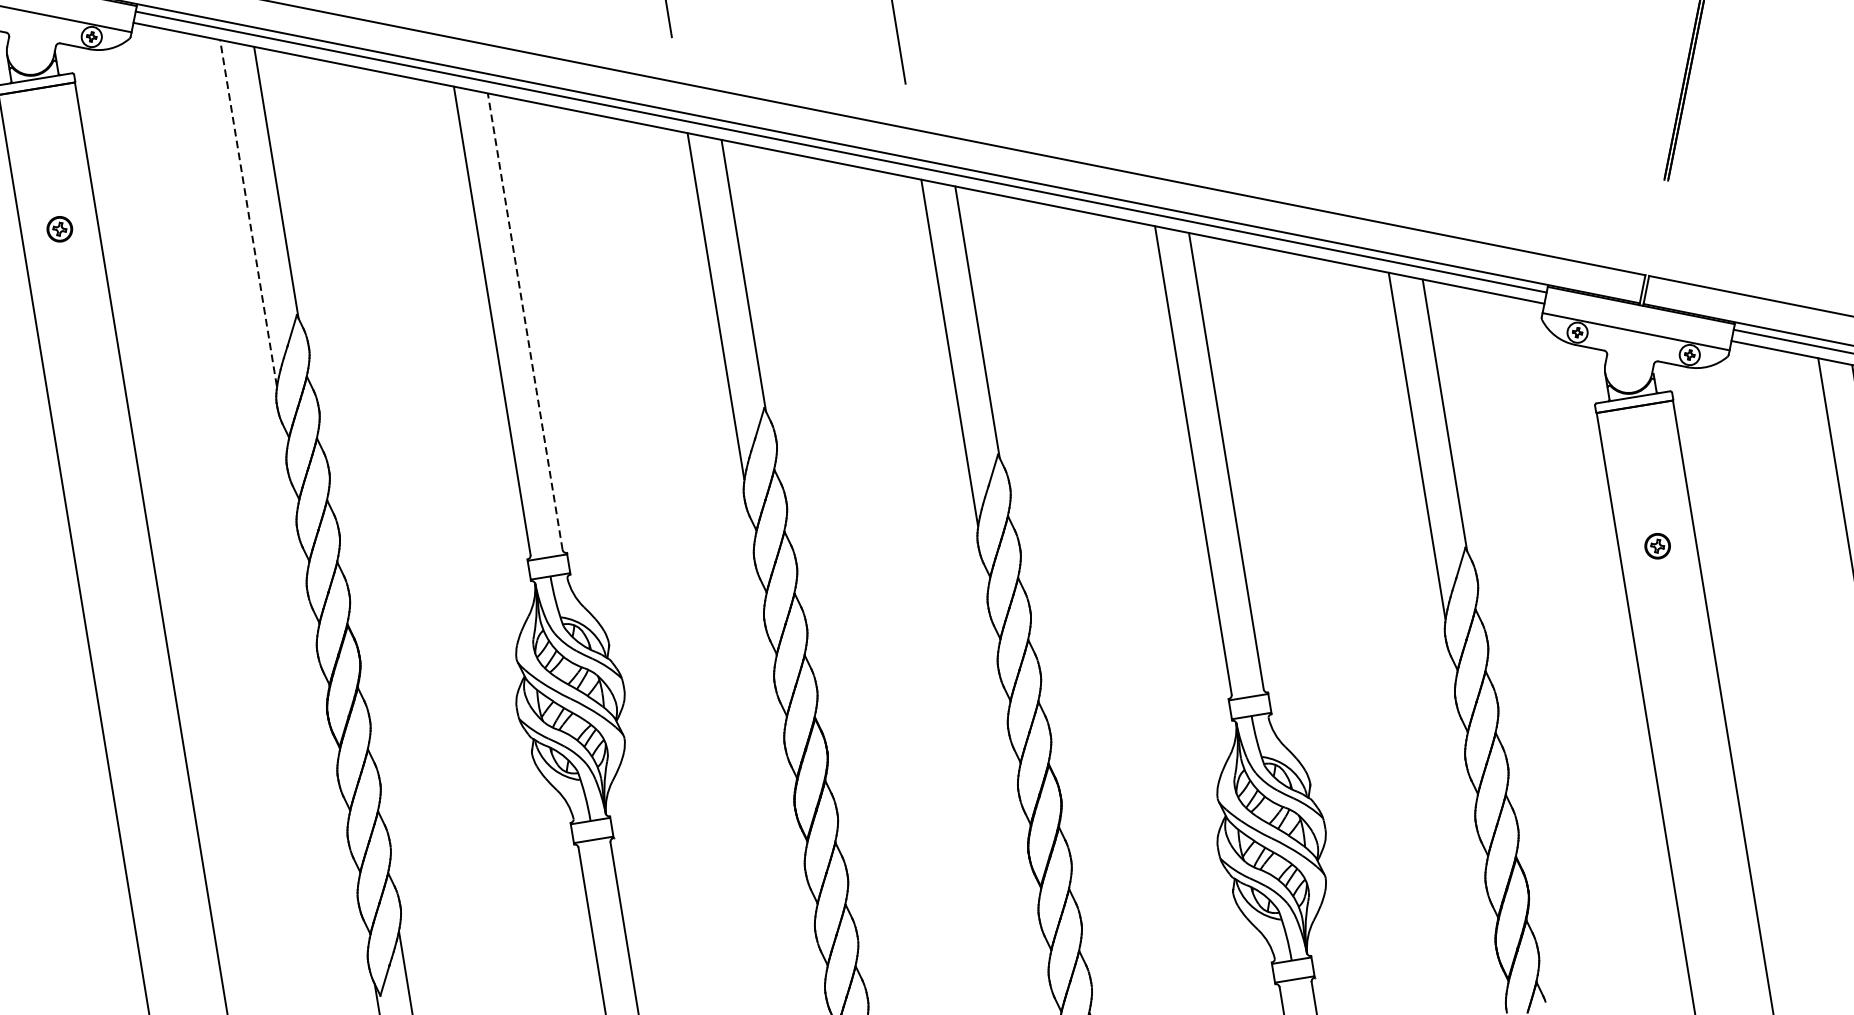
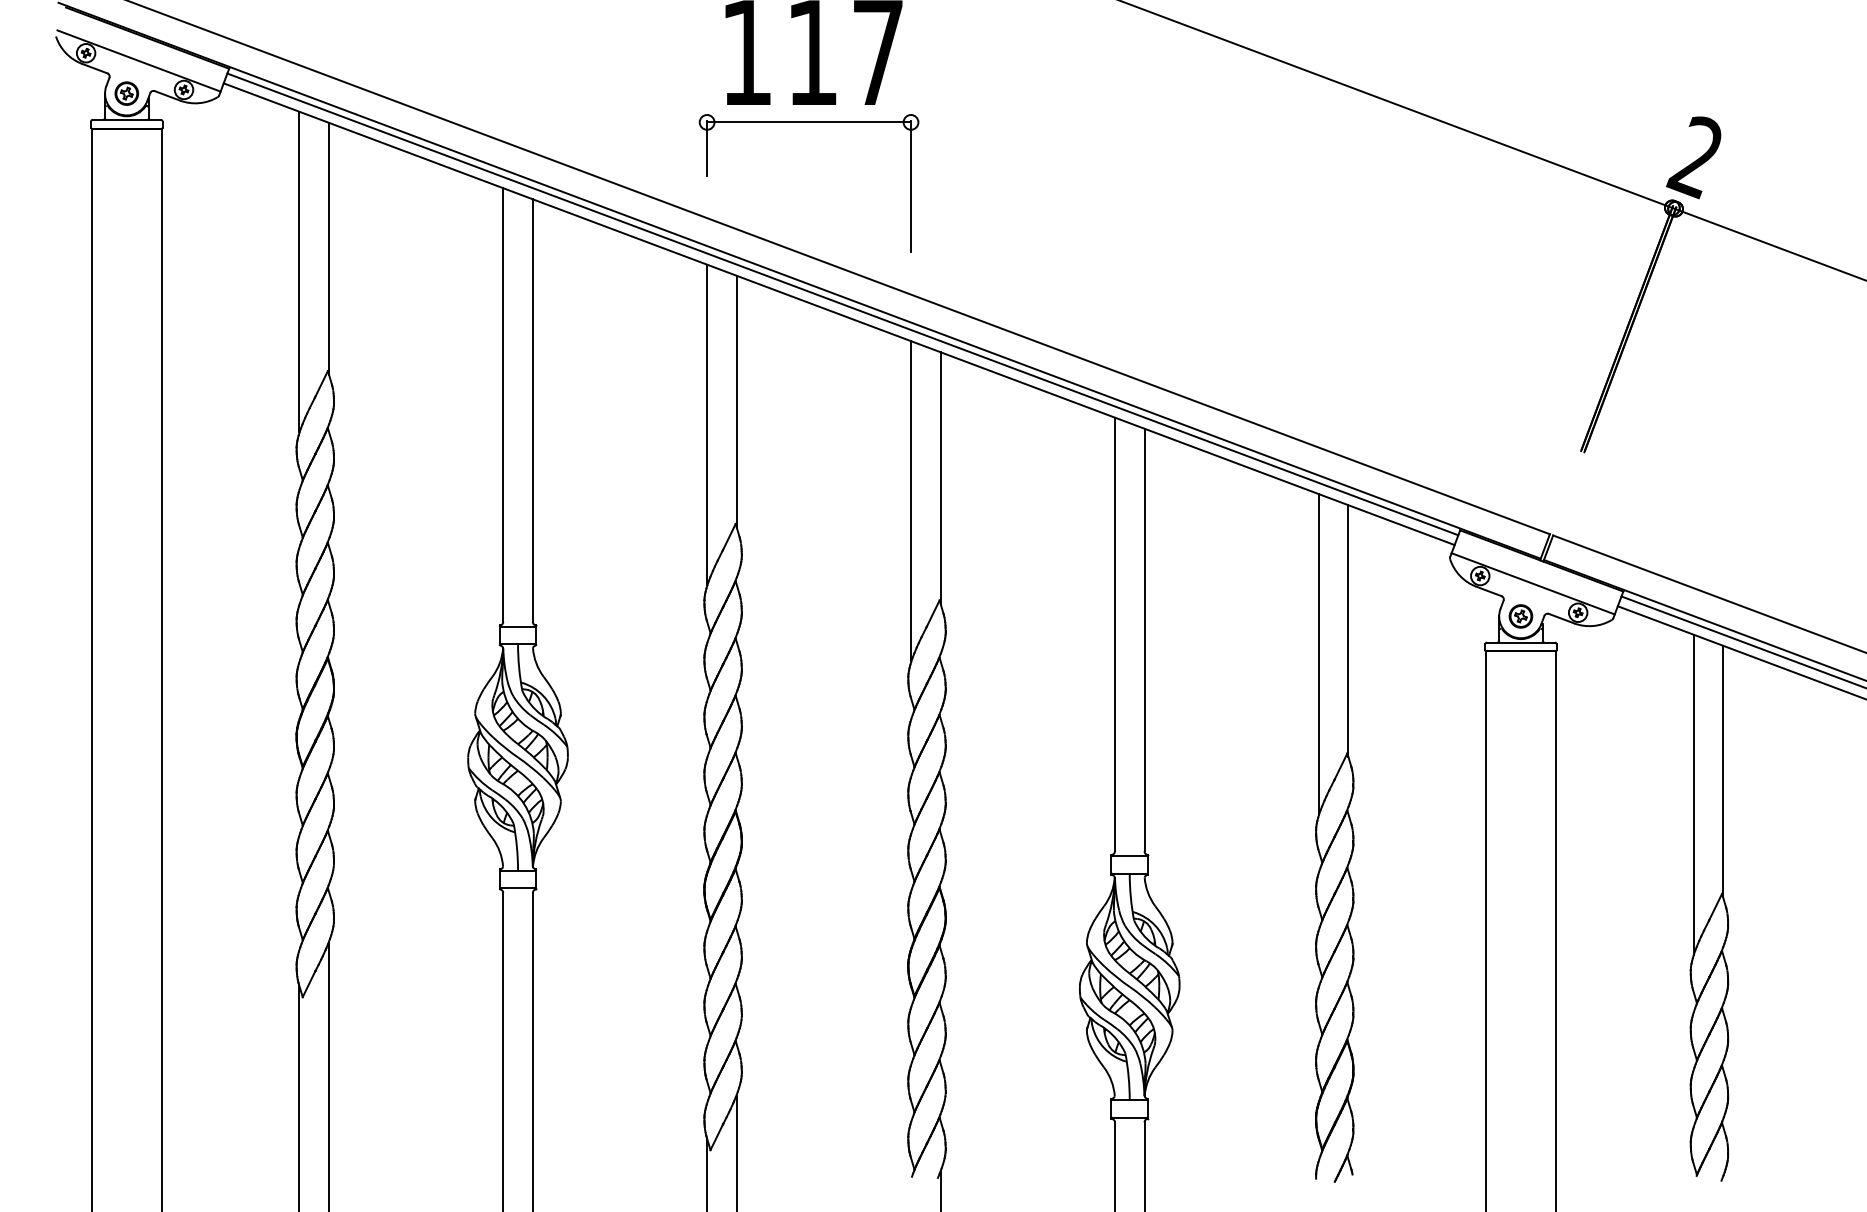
line: (248, 212) -> (299, 271), dashed -> solid
part: (59, 229) -> (126, 93), moved
line: (524, 321) -> (532, 410), dashed -> solid
part: (1657, 546) -> (1520, 616), moved

